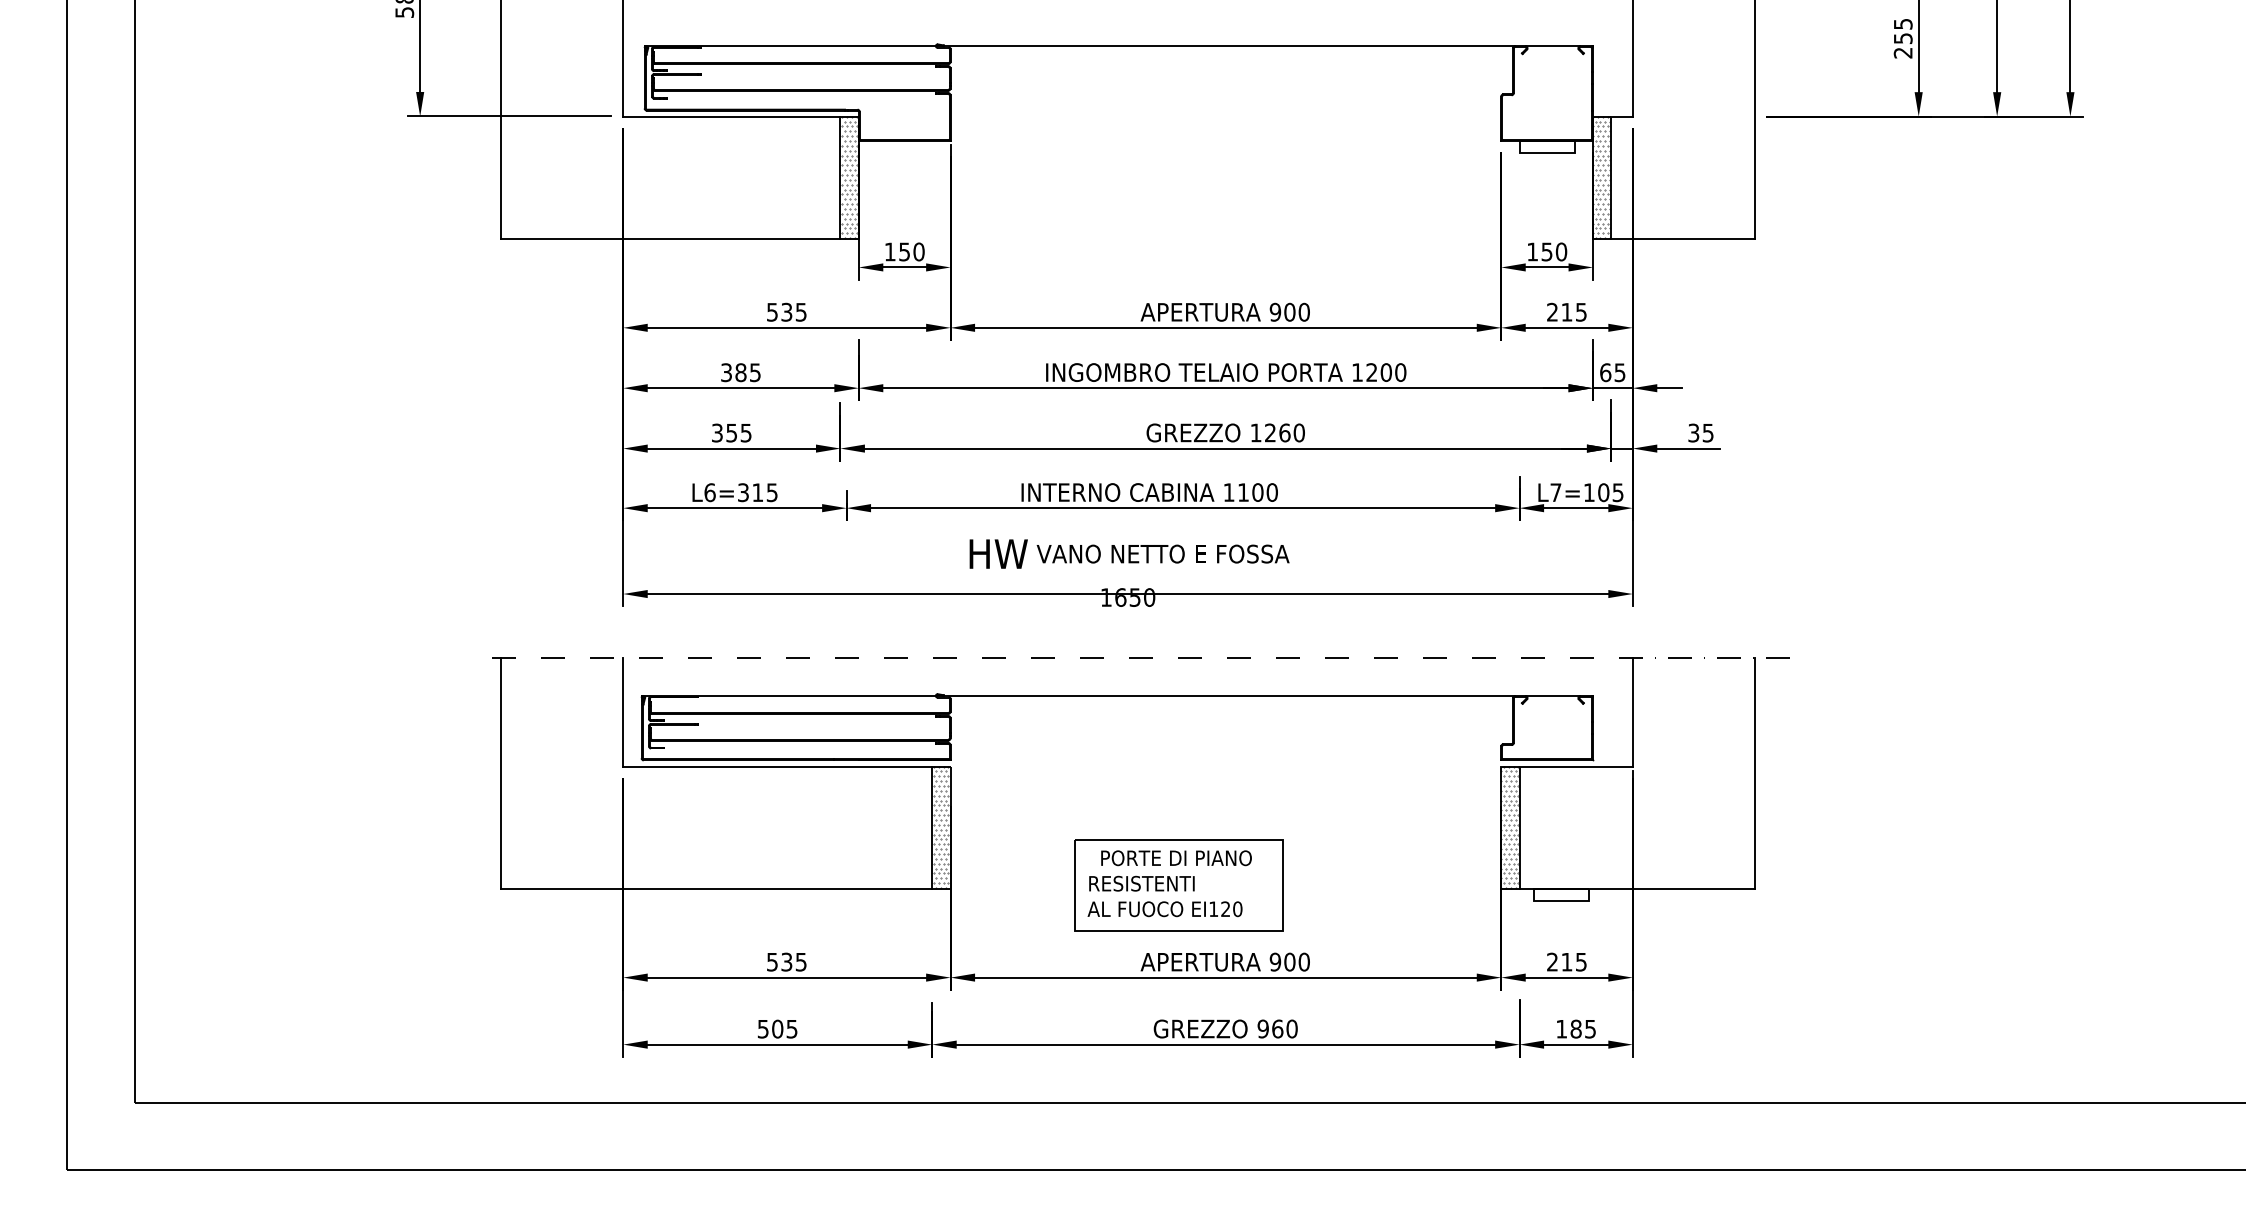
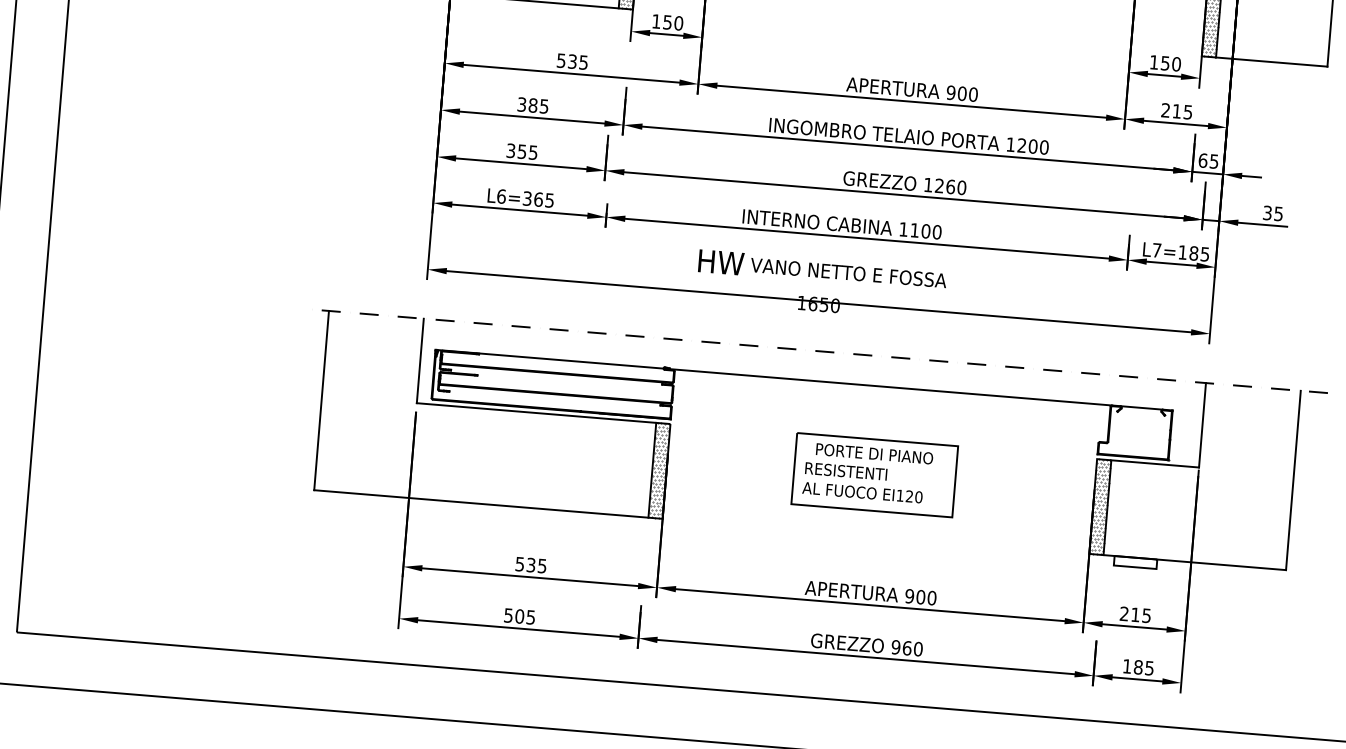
text: (757, 492) -> (538, 199), L6=315 -> L6=365
text: (1603, 492) -> (1193, 253), L7=105 -> L7=185
part: (1178, 885) -> (874, 475), moved

